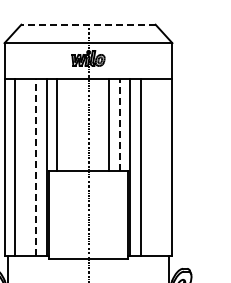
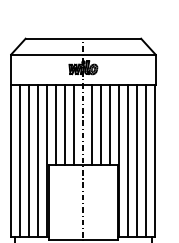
line: (88, 24) -> (83, 38), dashed -> solid
line: (119, 124) -> (110, 124), dashed -> solid
line: (67, 125) -> (65, 125), added
line: (78, 125) -> (74, 125), added
line: (98, 125) -> (92, 125), added
line: (36, 166) -> (38, 160), dashed -> solid
line: (25, 167) -> (29, 161), added
line: (151, 167) -> (137, 161), added
line: (161, 167) -> (146, 161), added

